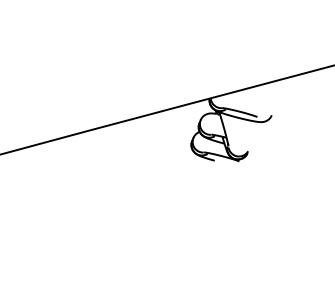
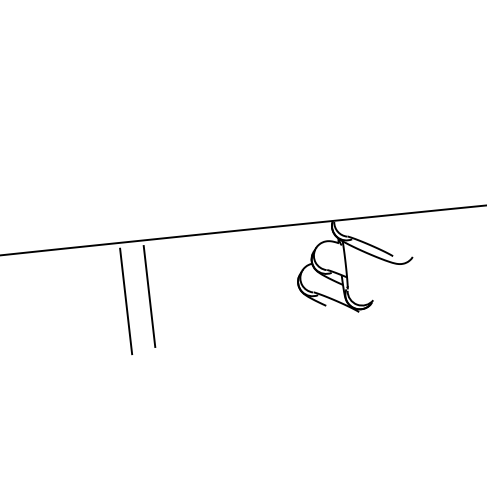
line: (85, 174) -> (149, 296), added
line: (69, 180) -> (126, 301), added

